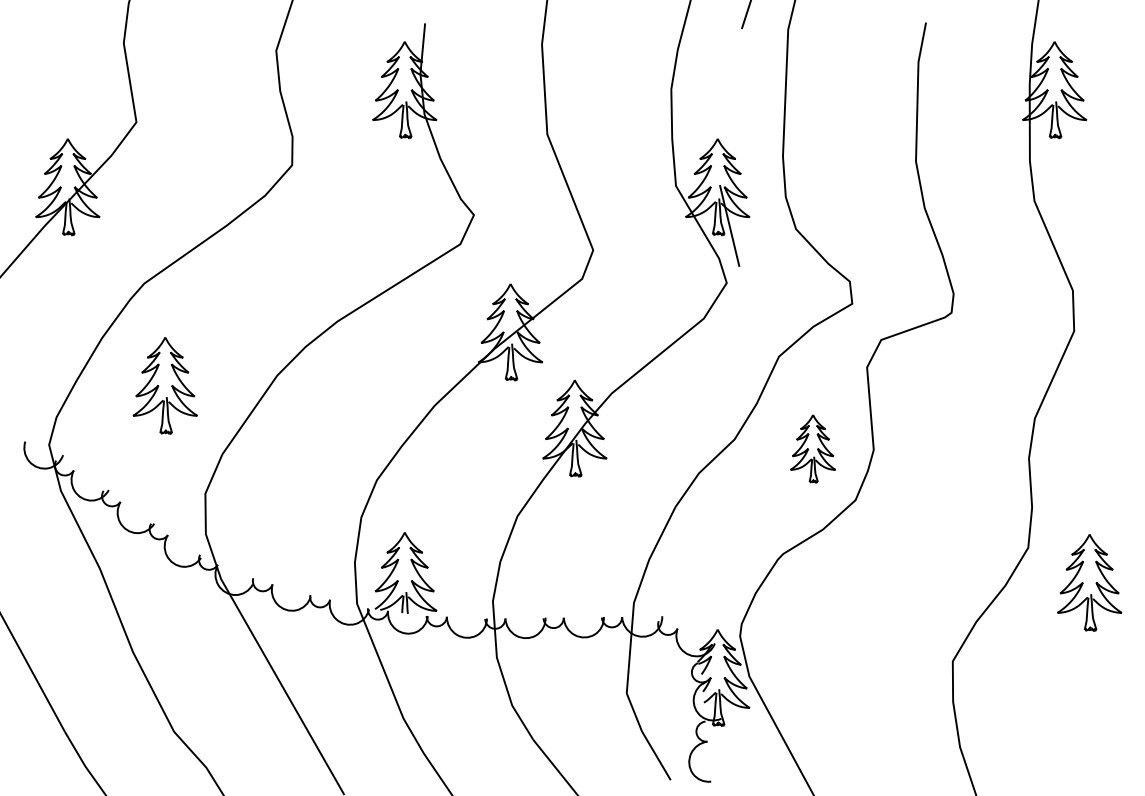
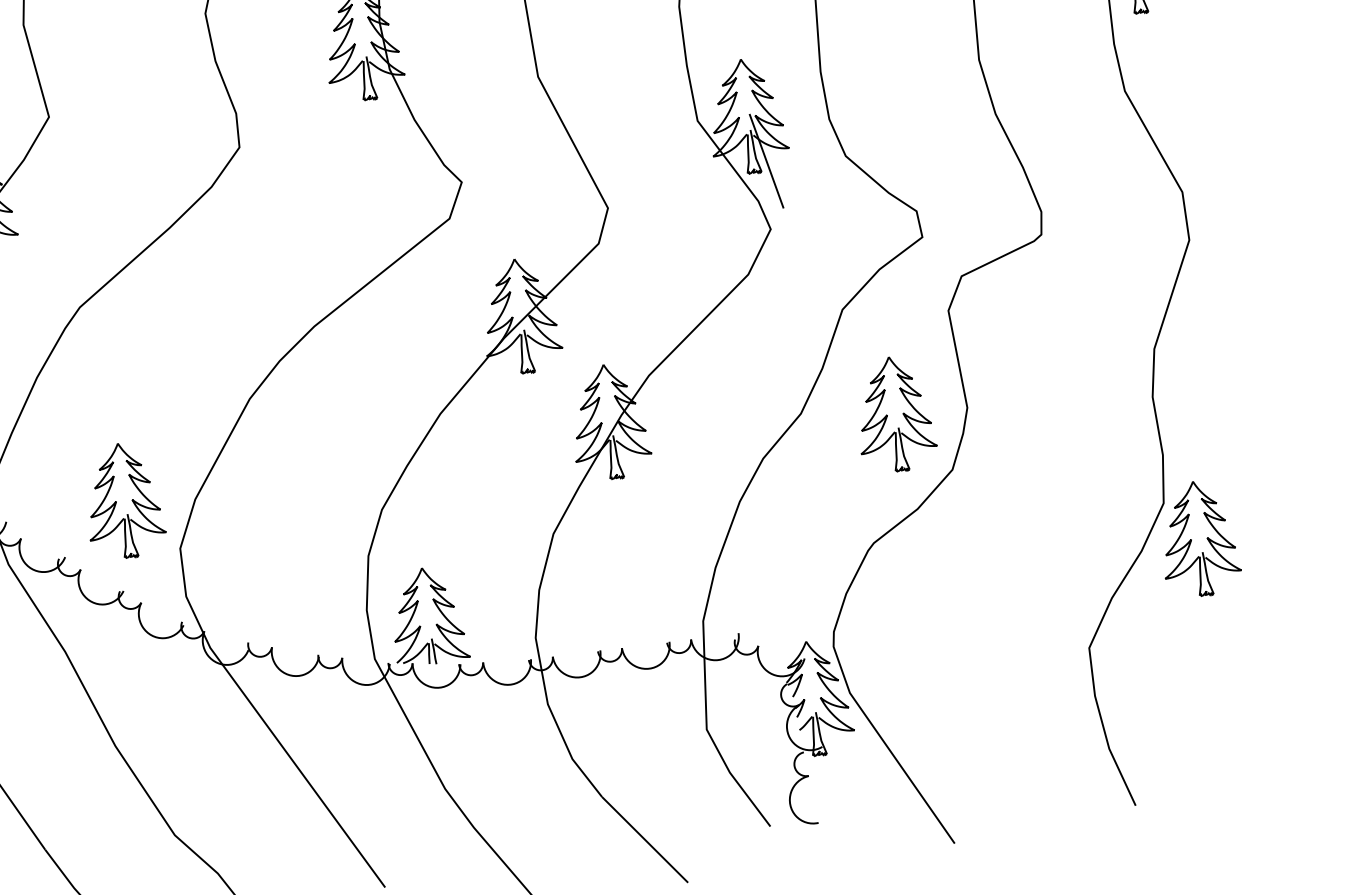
part: (164, 385) -> (123, 500), moved
part: (812, 448) -> (894, 414), size x1.43
part: (1089, 582) -> (1199, 538), moved

